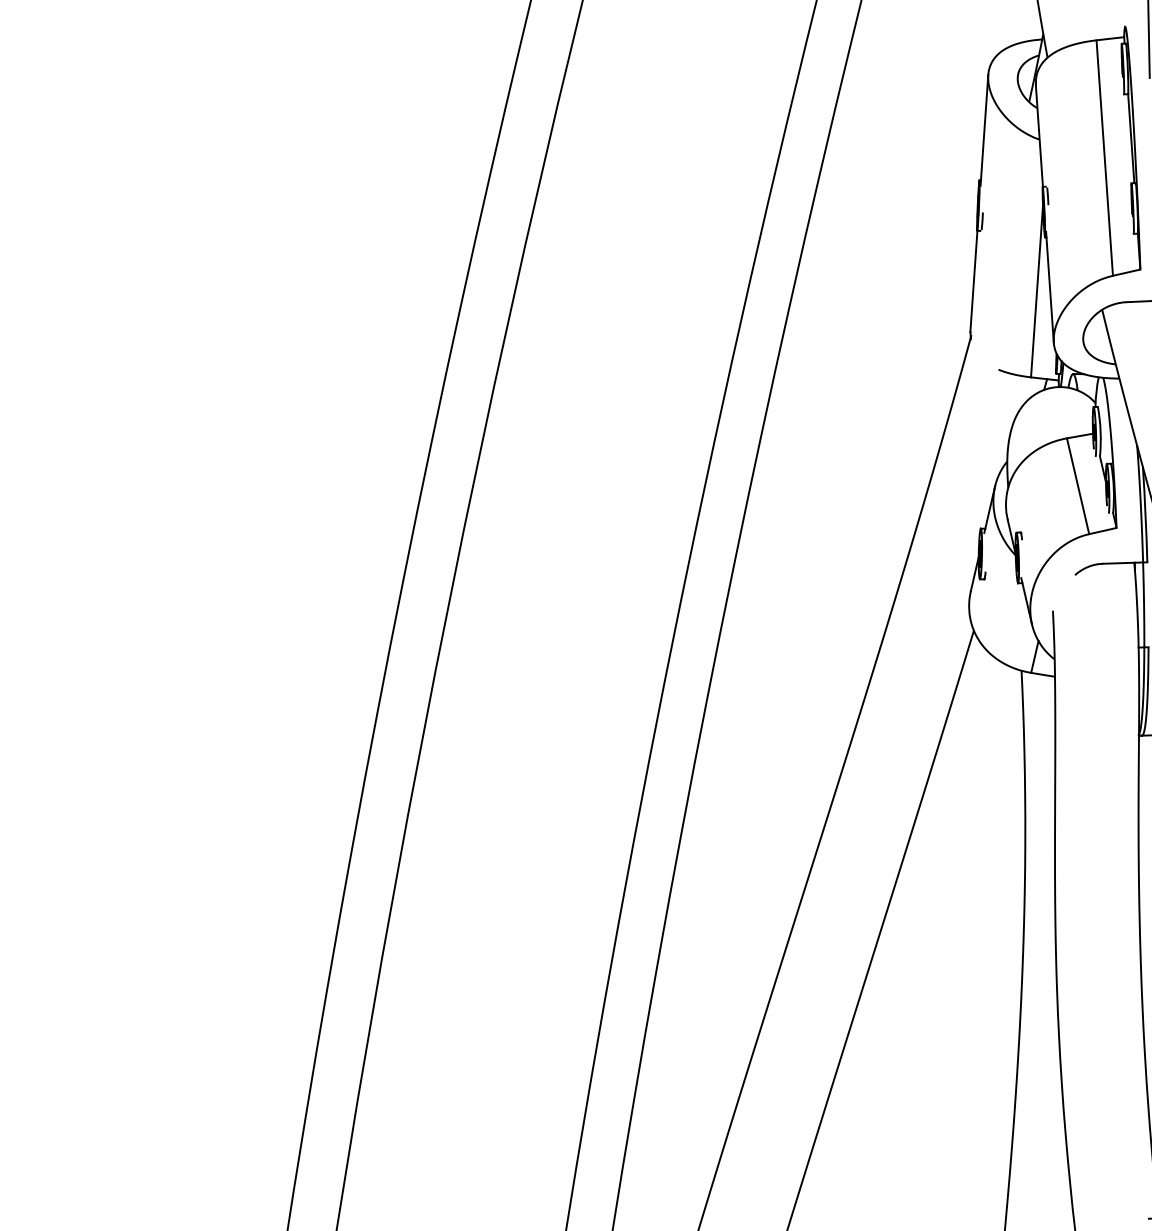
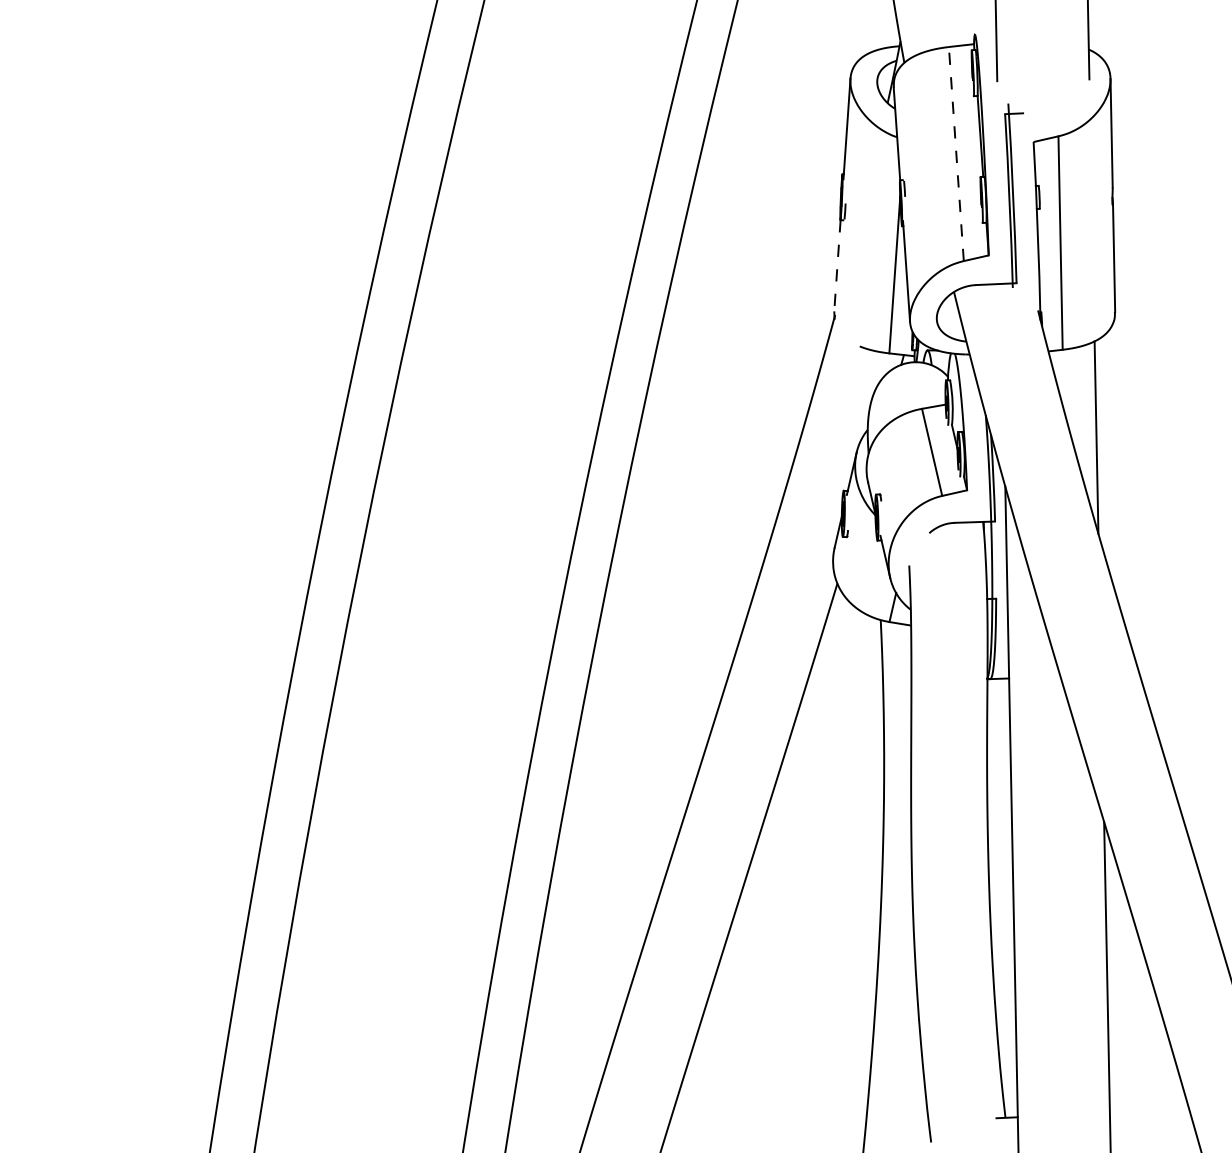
line: (1104, 157) -> (956, 153), solid -> dashed
line: (973, 281) -> (837, 266), solid -> dashed

